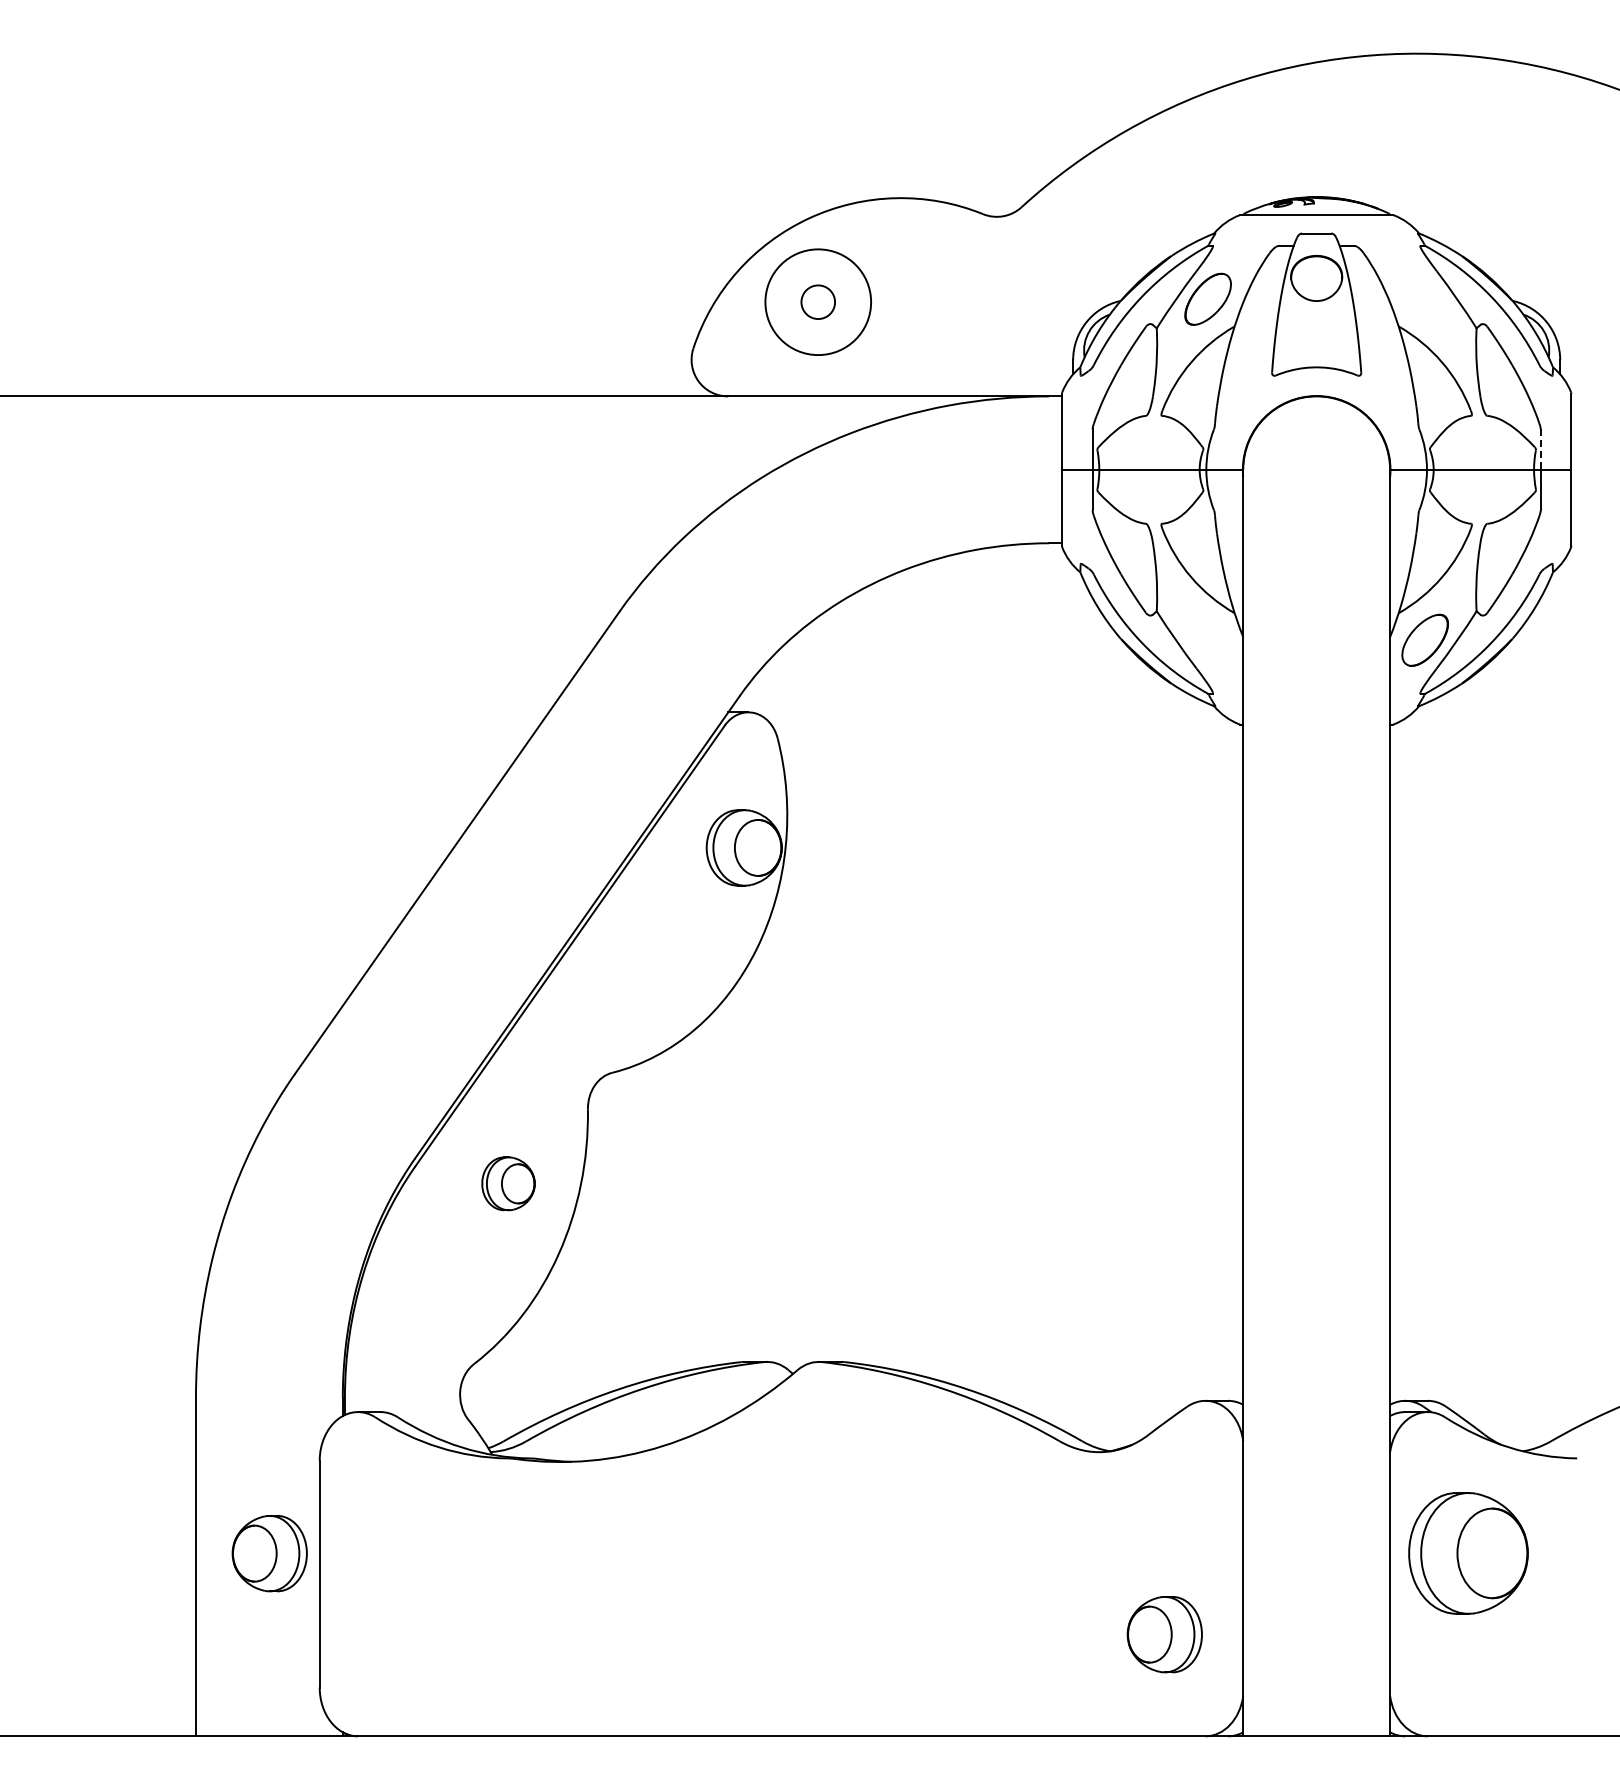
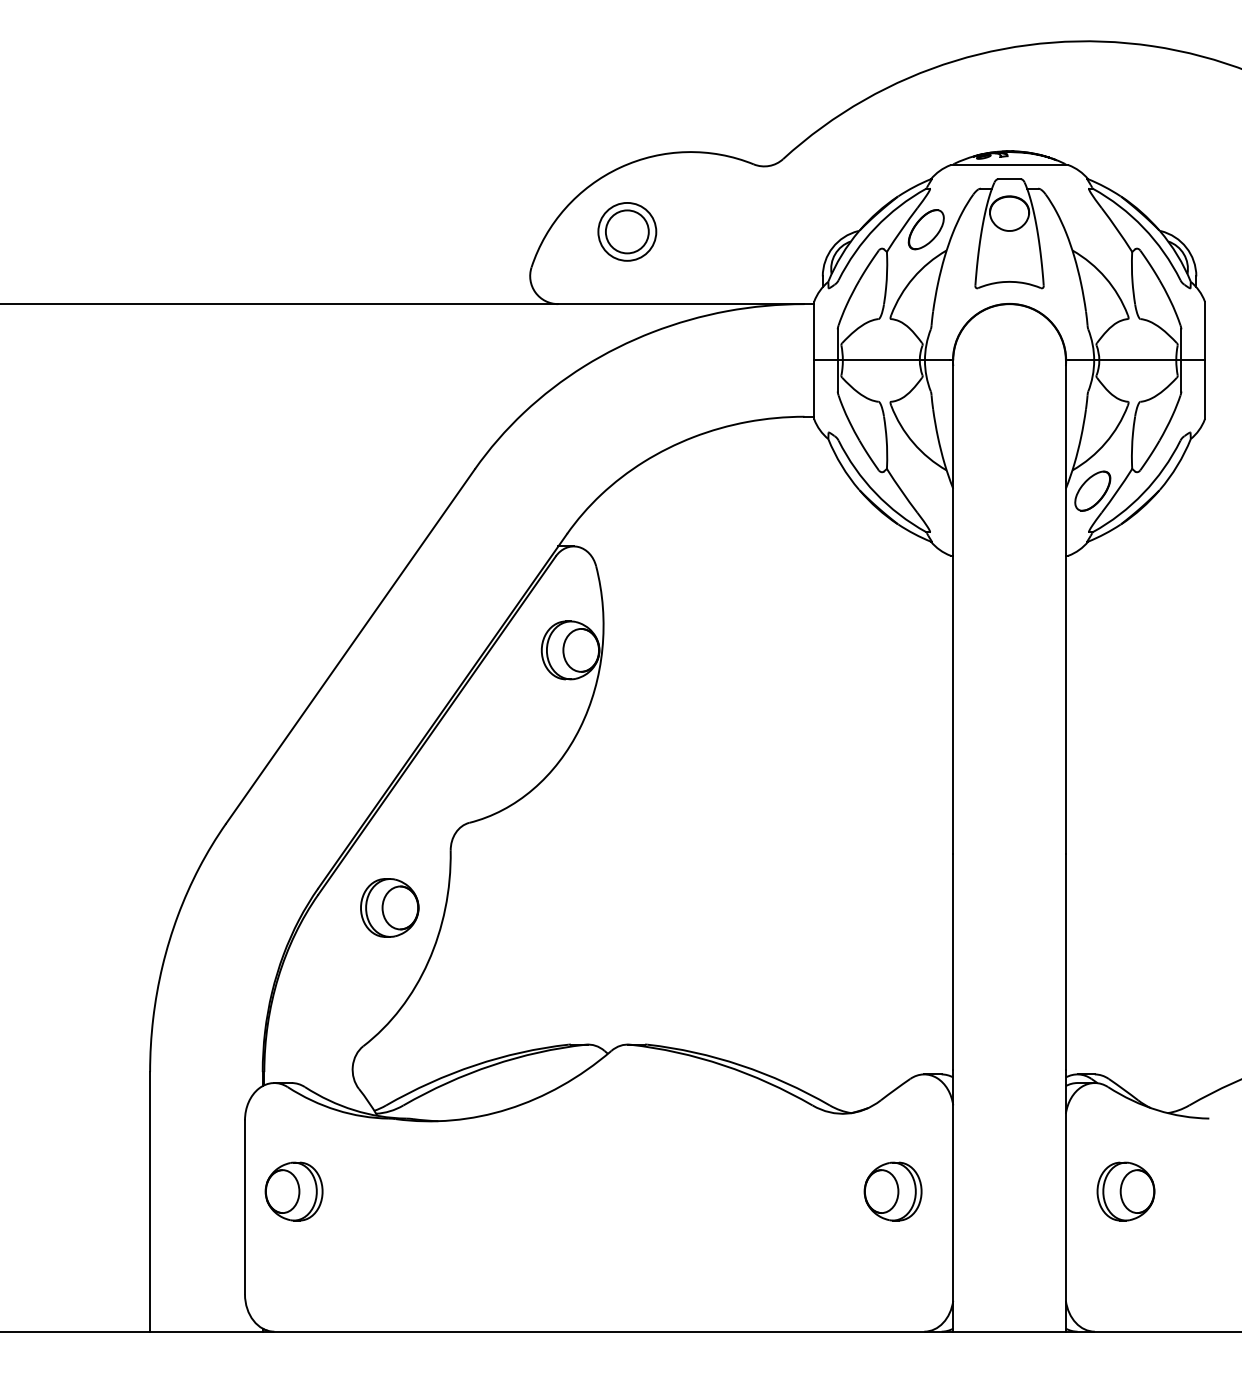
circle: (818, 301) -> (627, 231), size x0.71
circle: (818, 302) -> (627, 232), size x1.67
line: (1540, 450) -> (1181, 345), dashed -> solid
part: (508, 1183) -> (389, 907), size x1.43
part: (269, 1553) -> (293, 1191), moved
part: (1468, 1553) -> (1126, 1191), size x0.62
part: (1164, 1634) -> (892, 1191), moved

